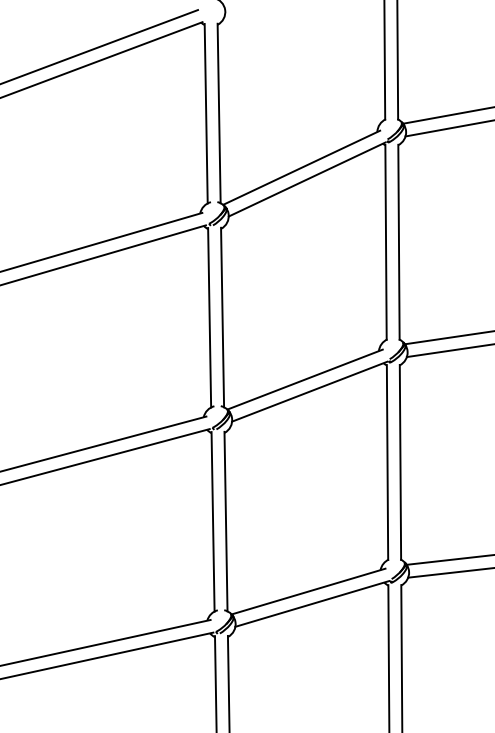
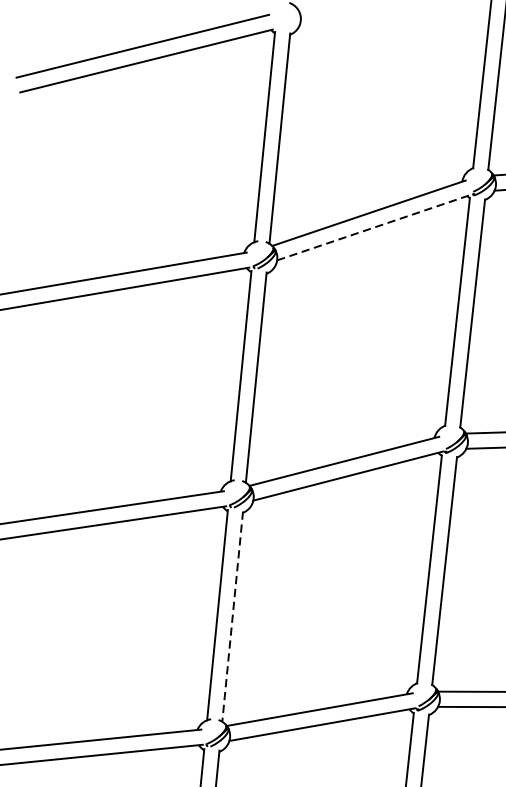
line: (307, 179) -> (374, 227), solid -> dashed
line: (226, 521) -> (233, 616), solid -> dashed

